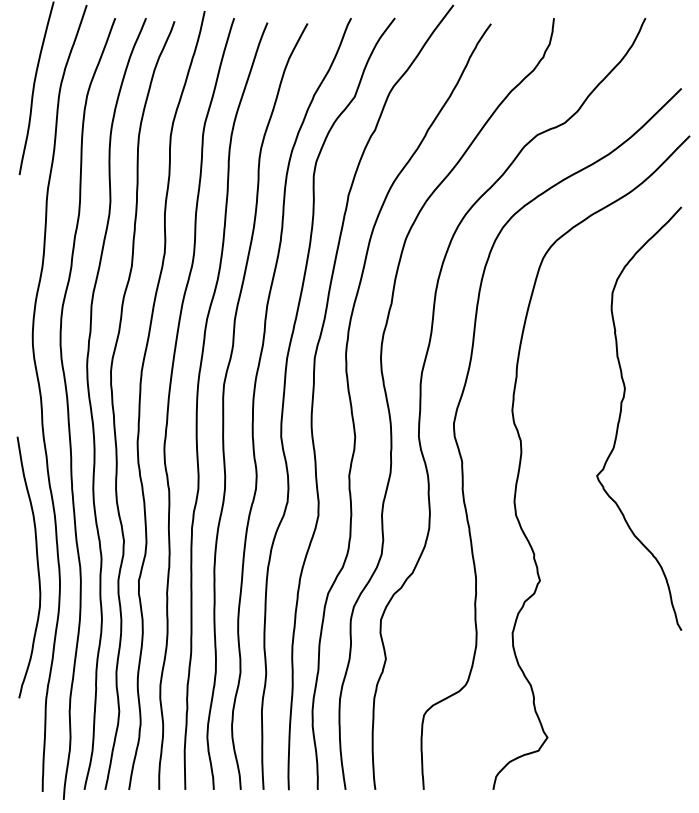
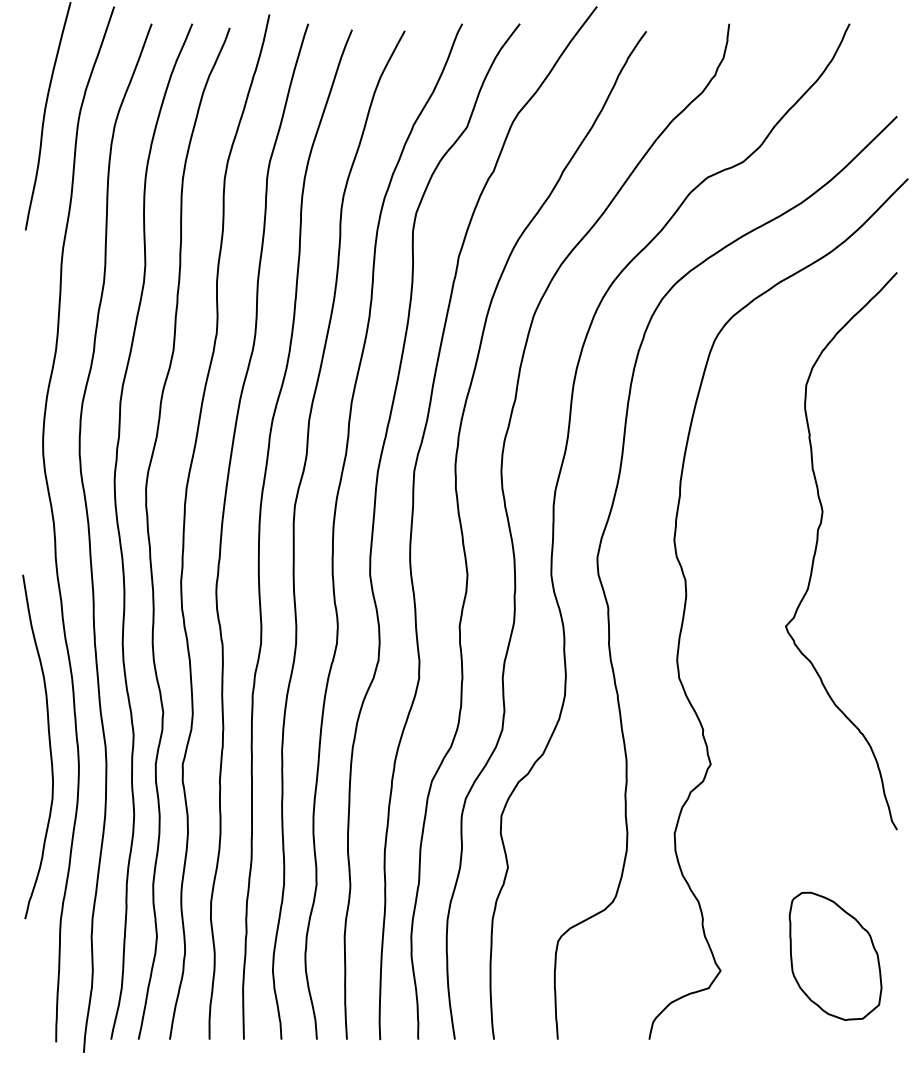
part: (634, 726) -> (835, 956), added

